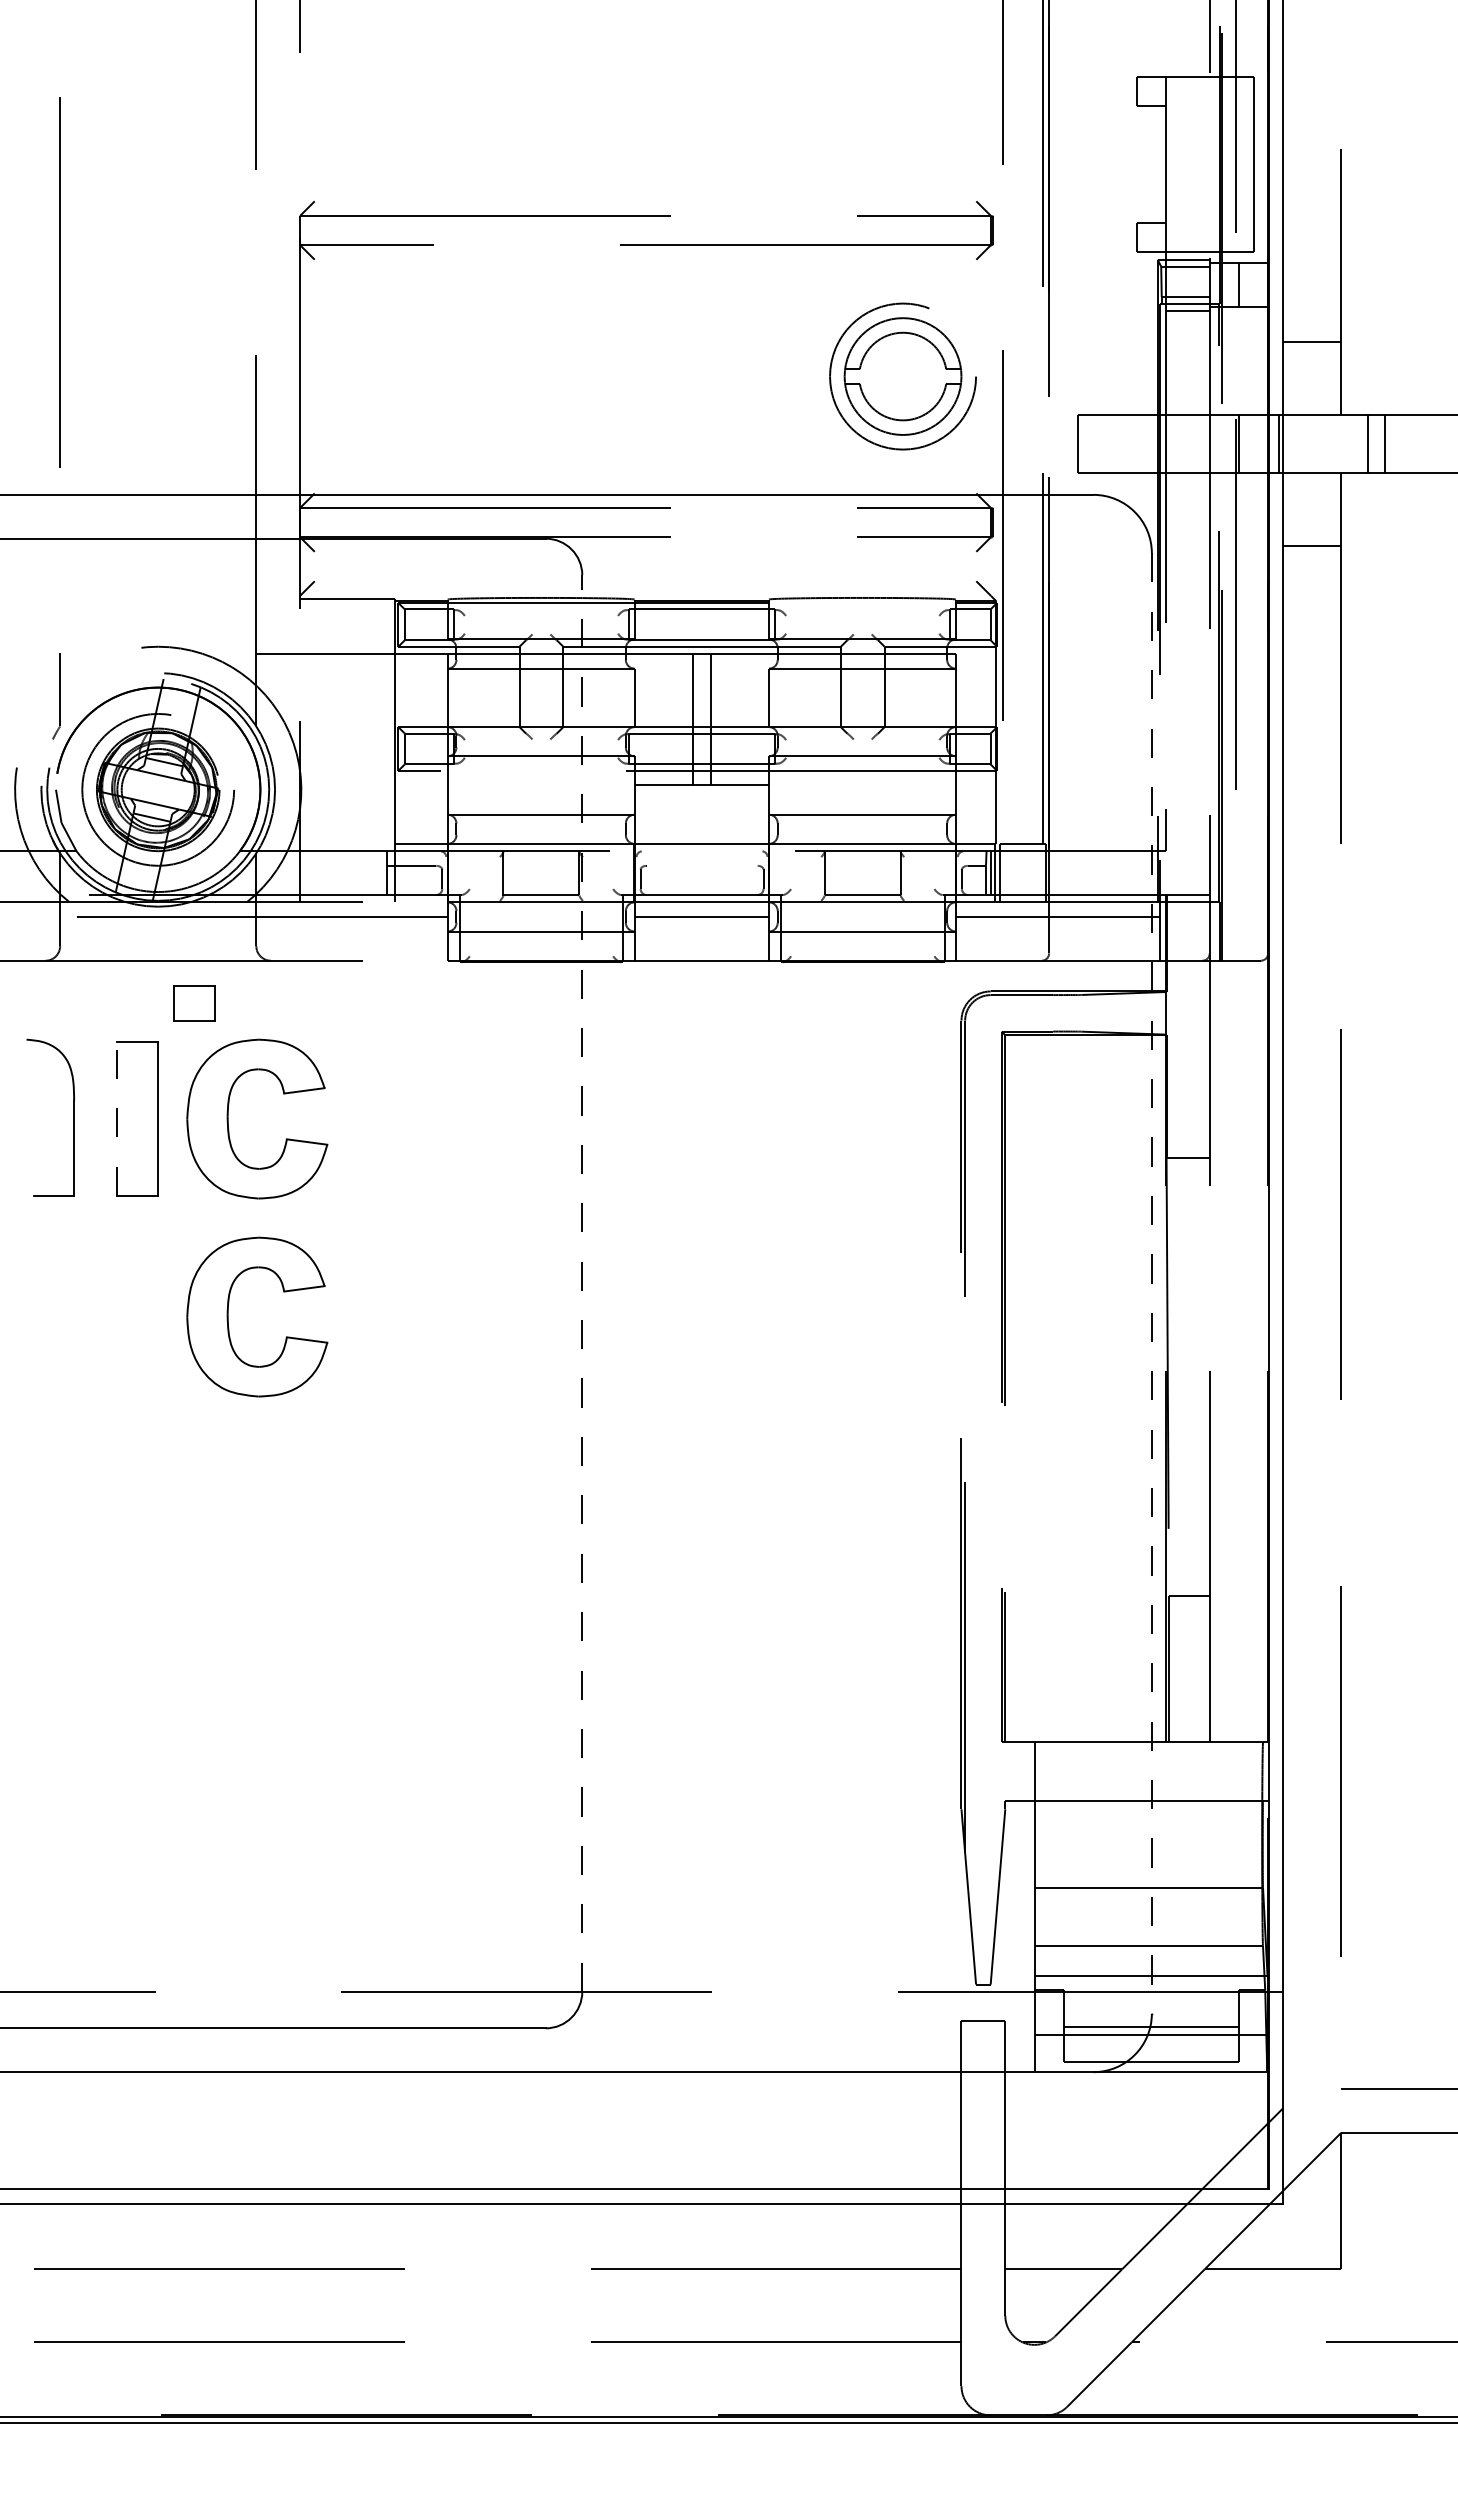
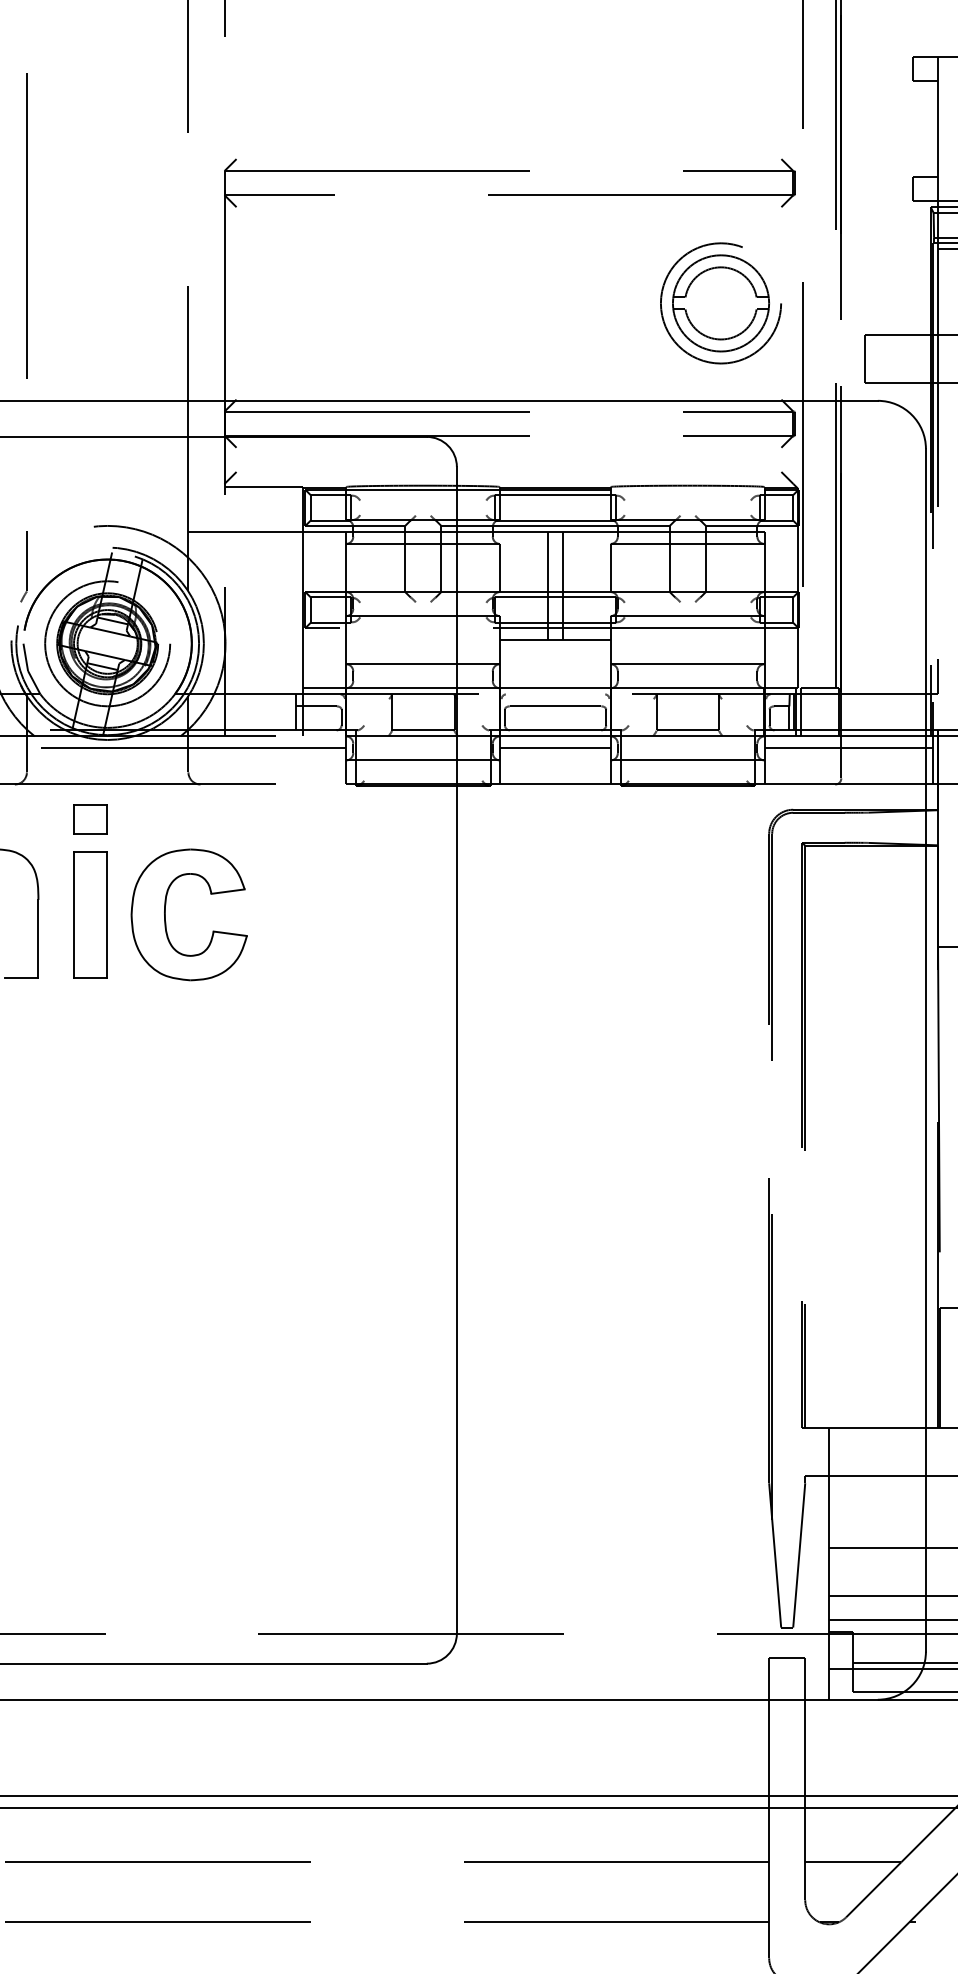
line: (701, 865) -> (555, 706), added
part: (194, 1003) -> (90, 819), moved
line: (117, 1119) -> (74, 915), dashed -> solid
line: (582, 1283) -> (457, 1050), dashed -> solid
line: (1151, 1284) -> (925, 1051), dashed -> solid
part: (228, 1316) -> (165, 1077), removed

